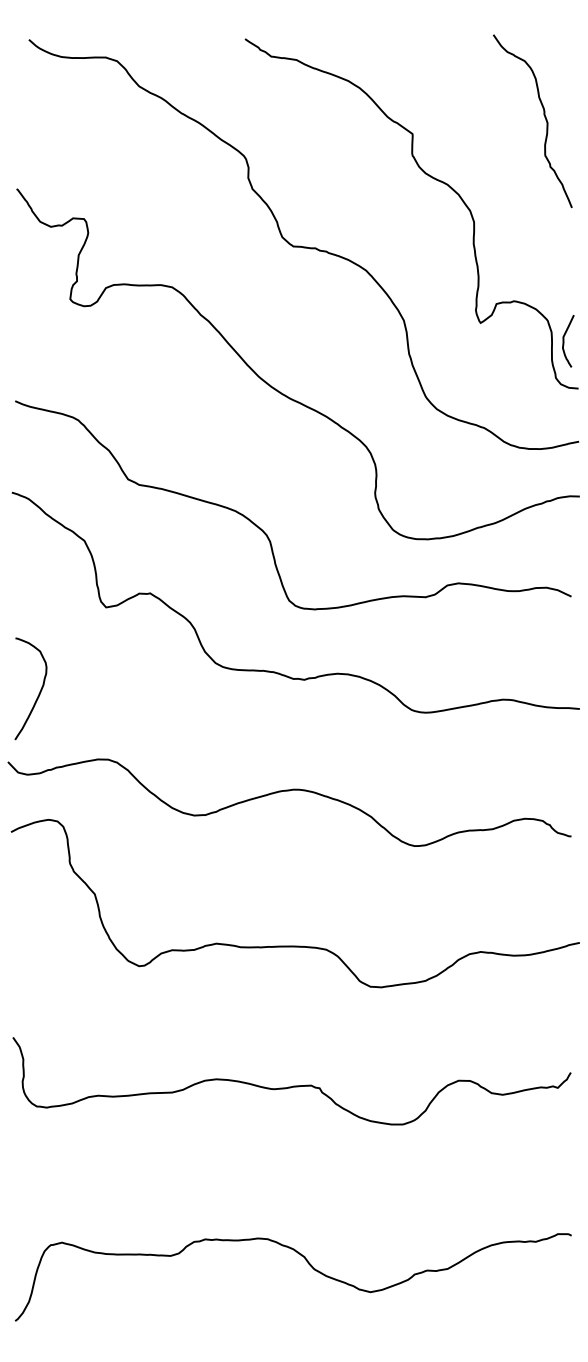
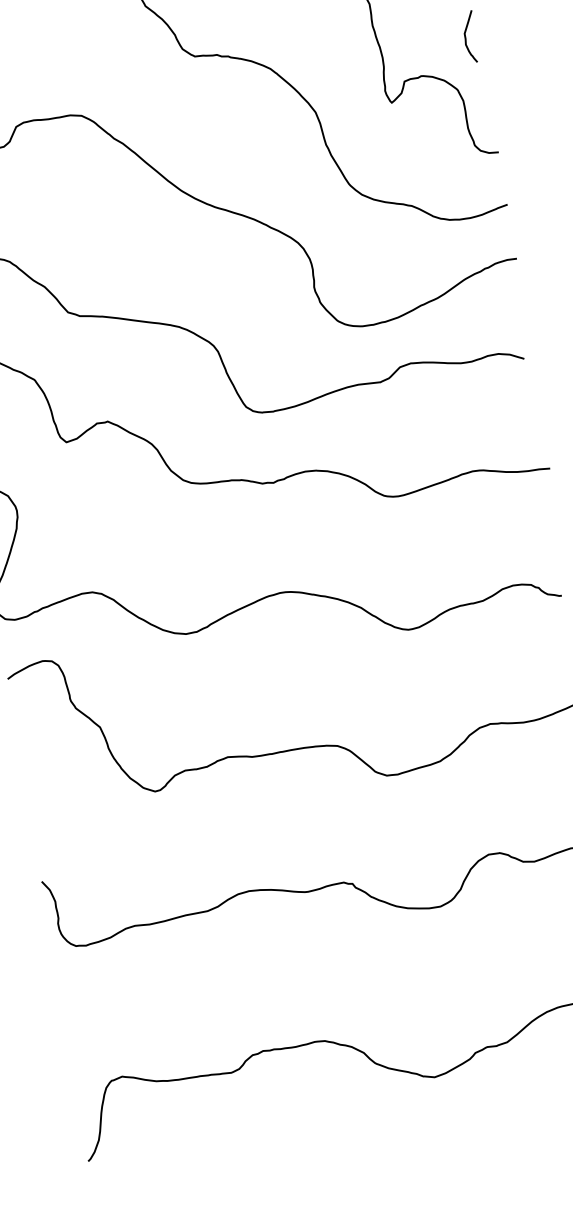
curve: (564, 341) -> (466, 37), moved

